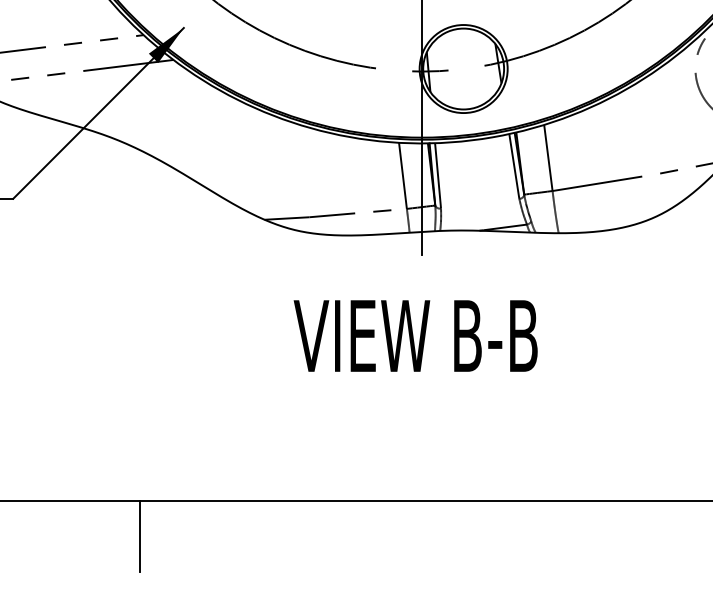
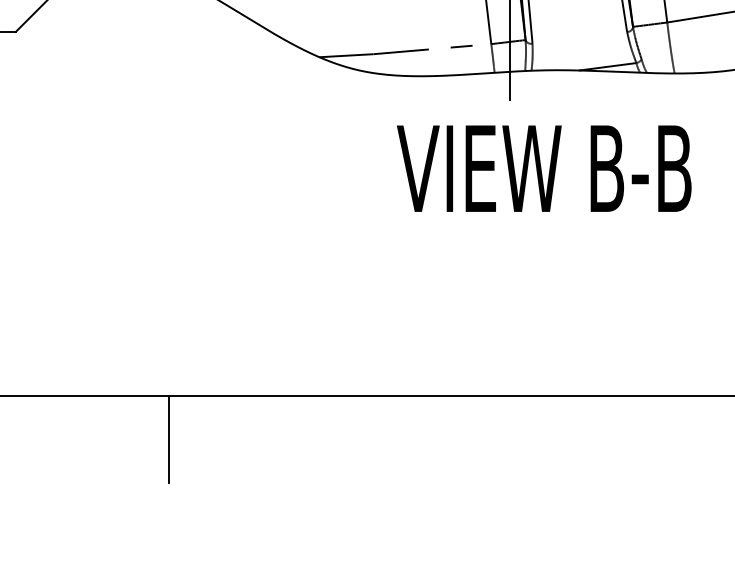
text: (415, 335) -> (543, 168), moved

